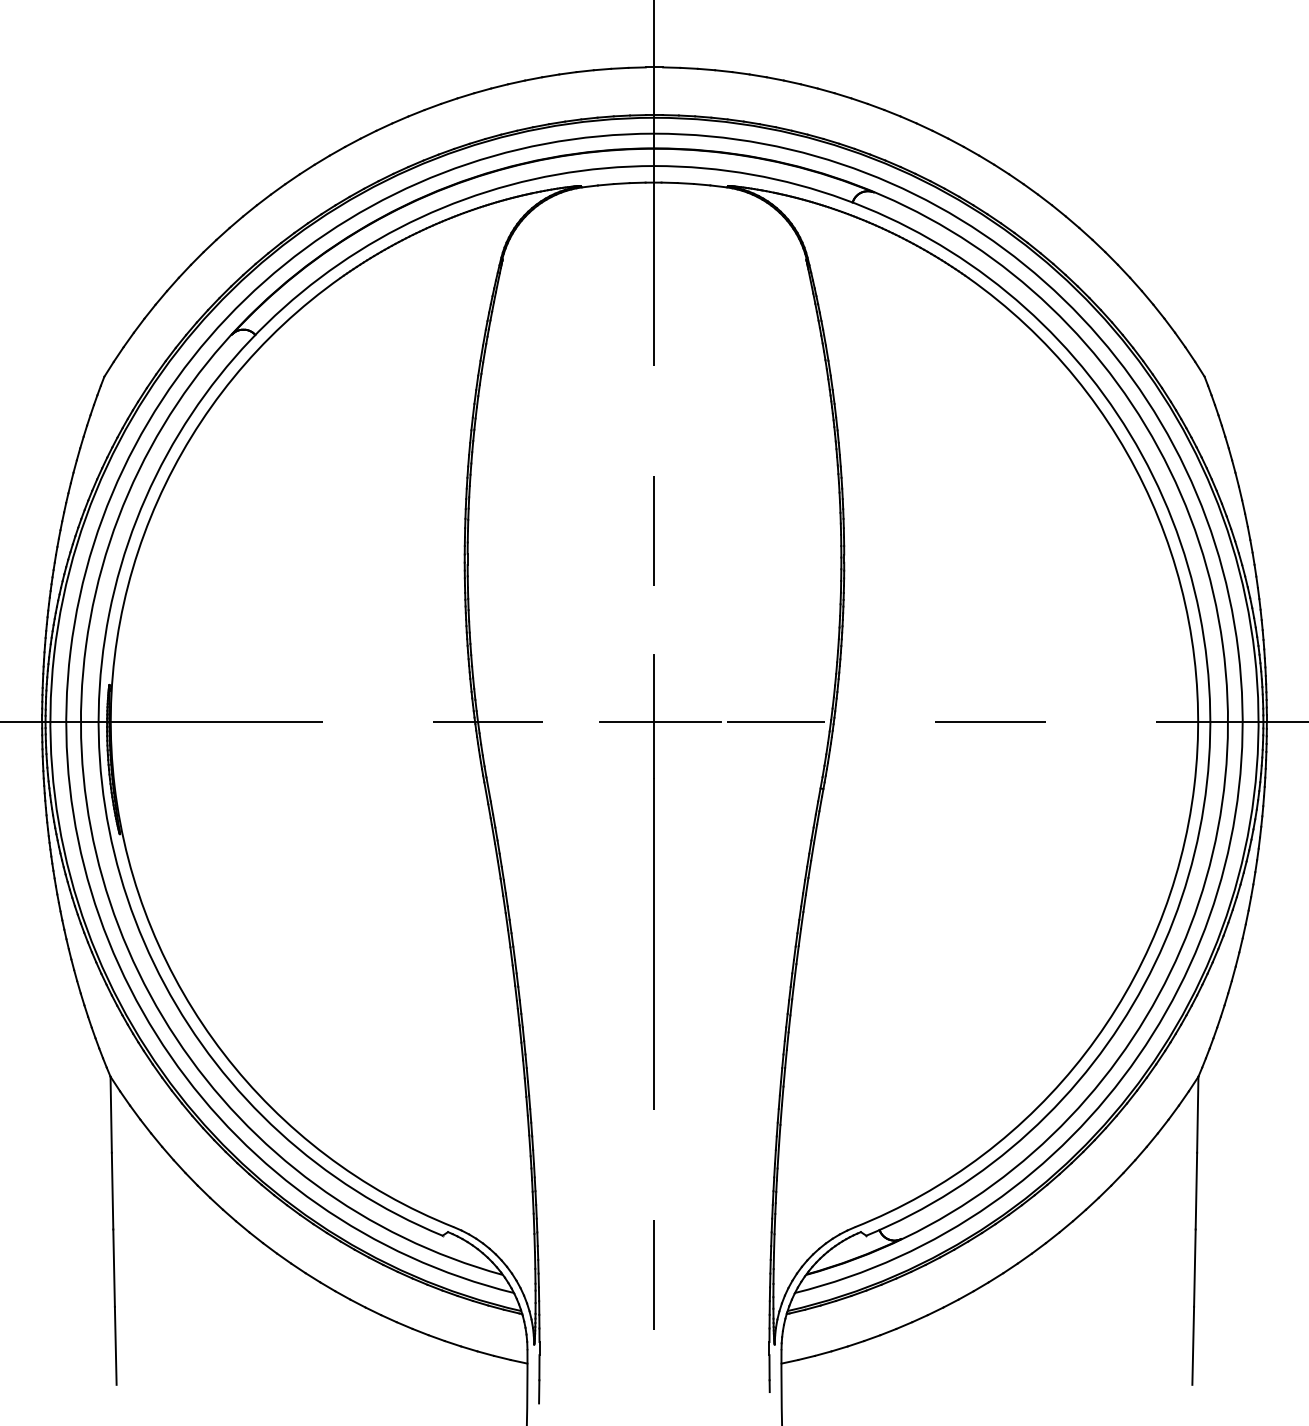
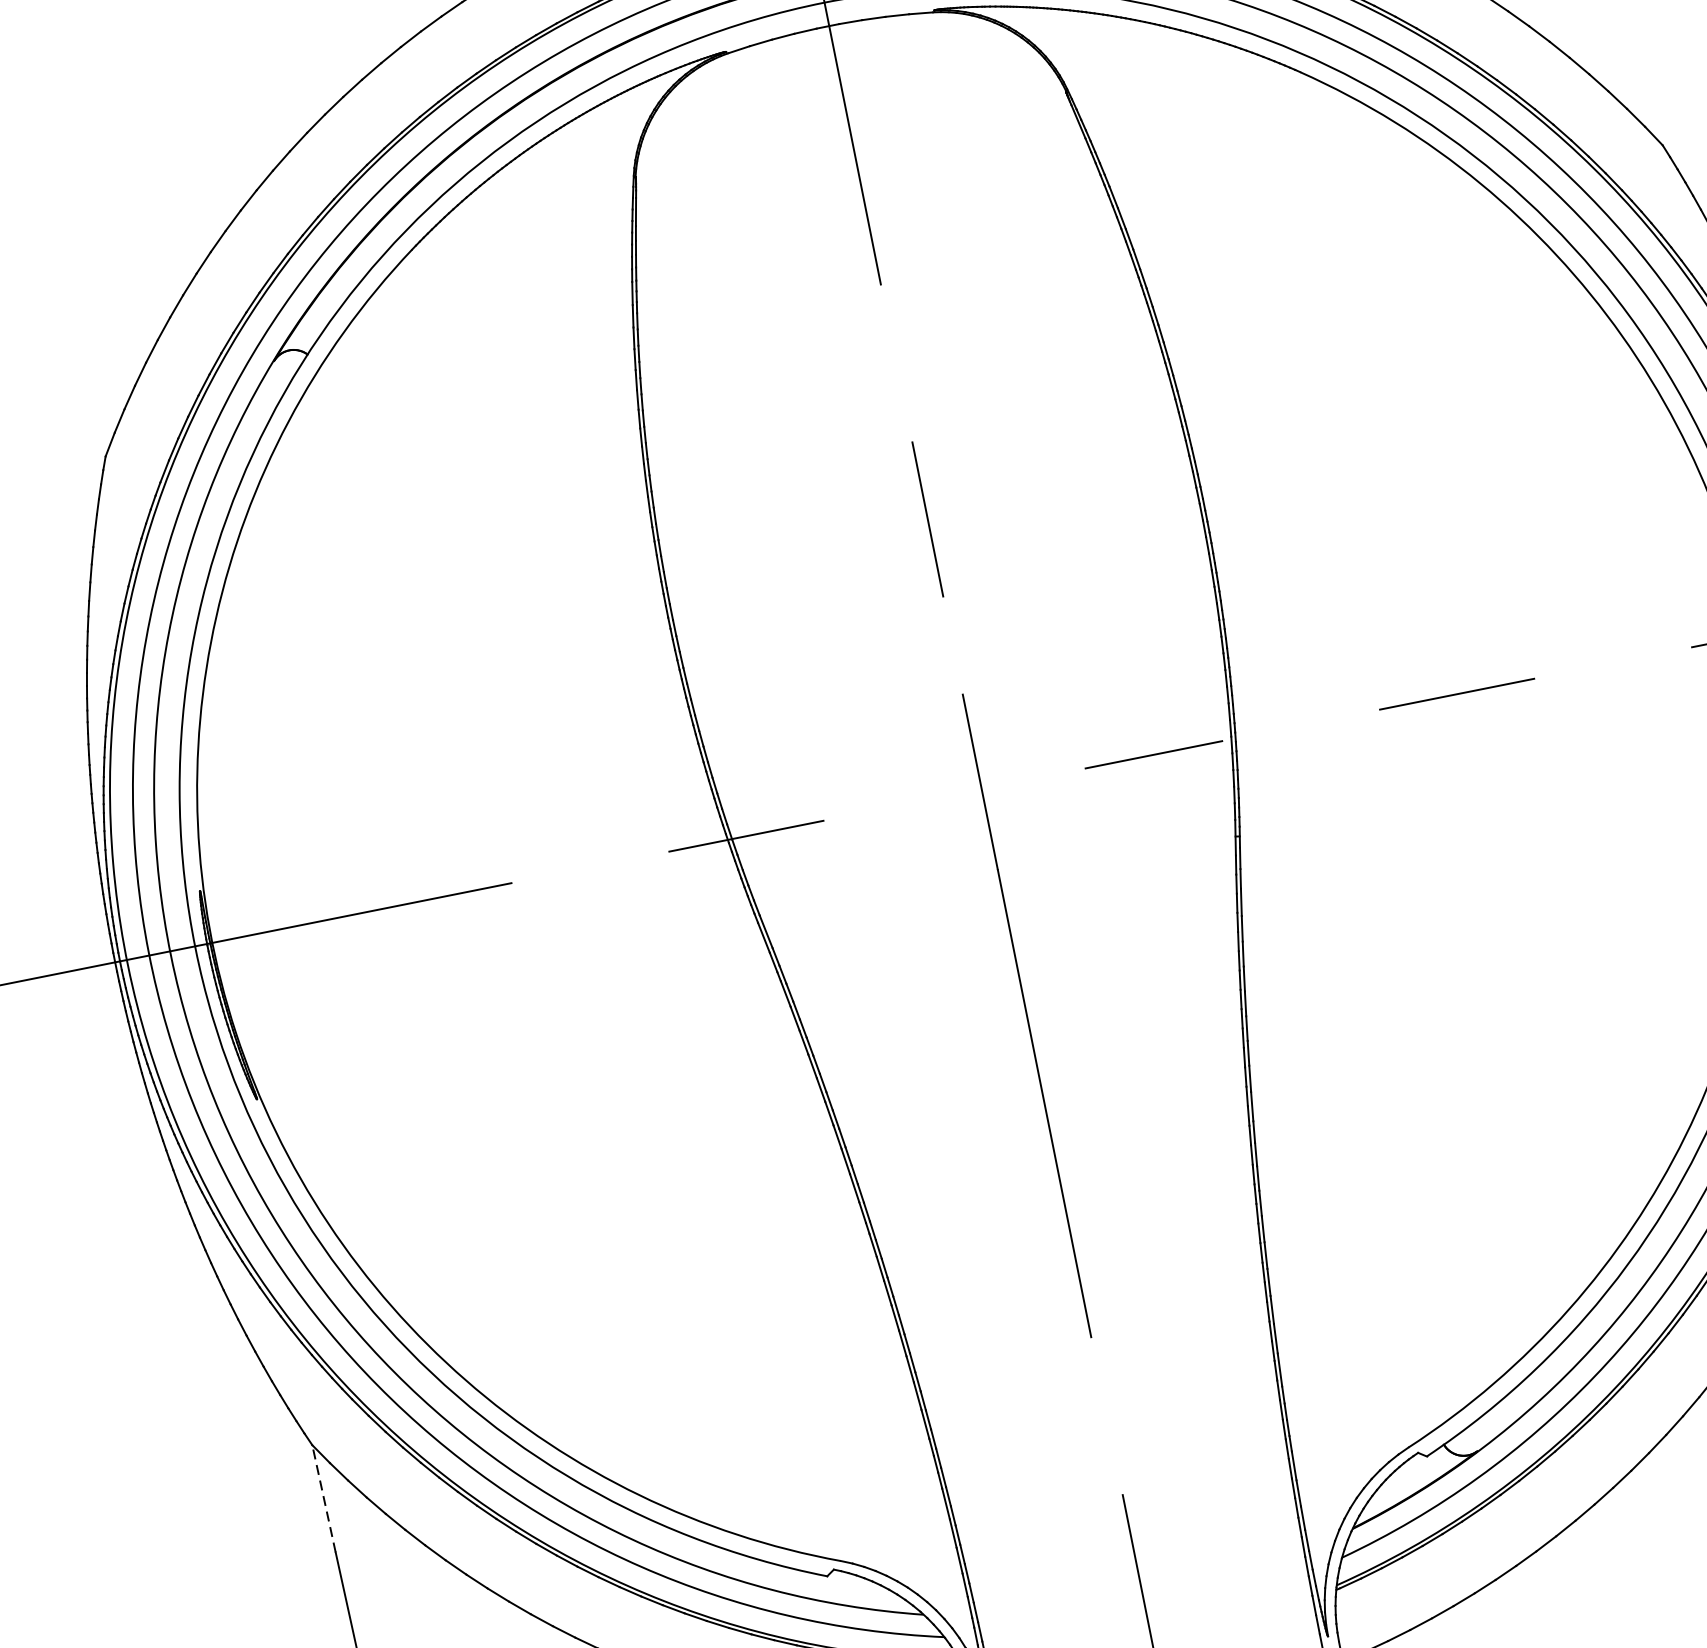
line: (660, 721) -> (990, 786), removed
line: (111, 1114) -> (324, 1498), solid -> dashed

